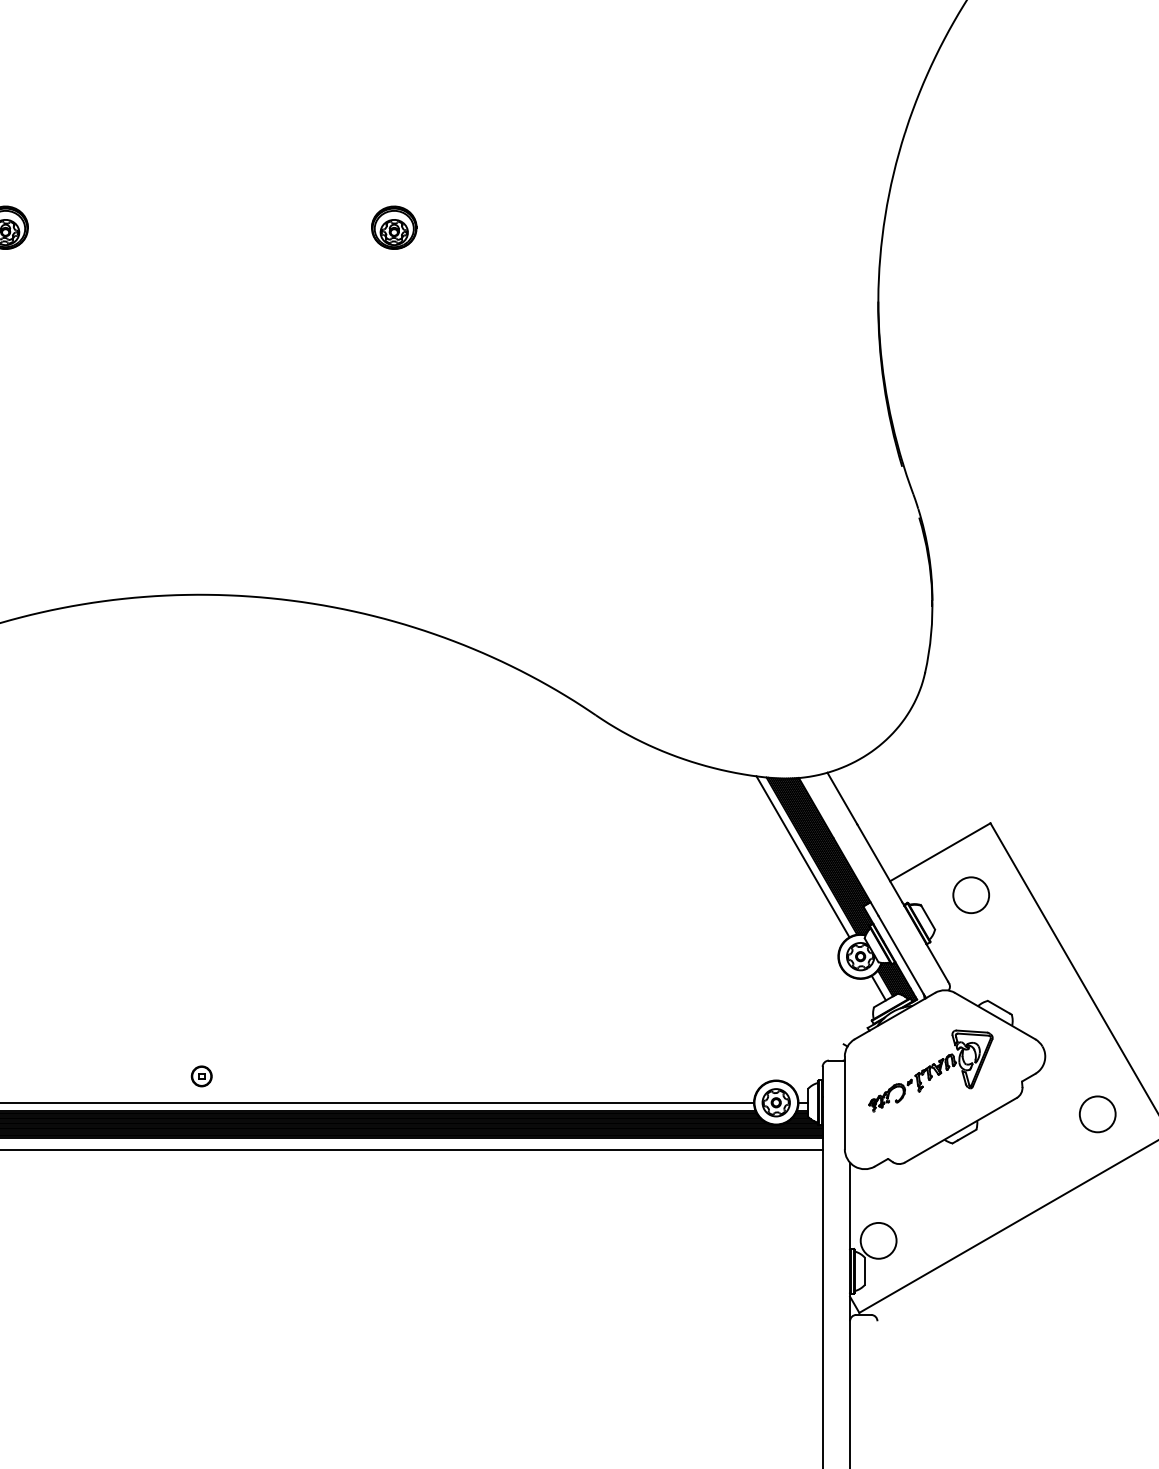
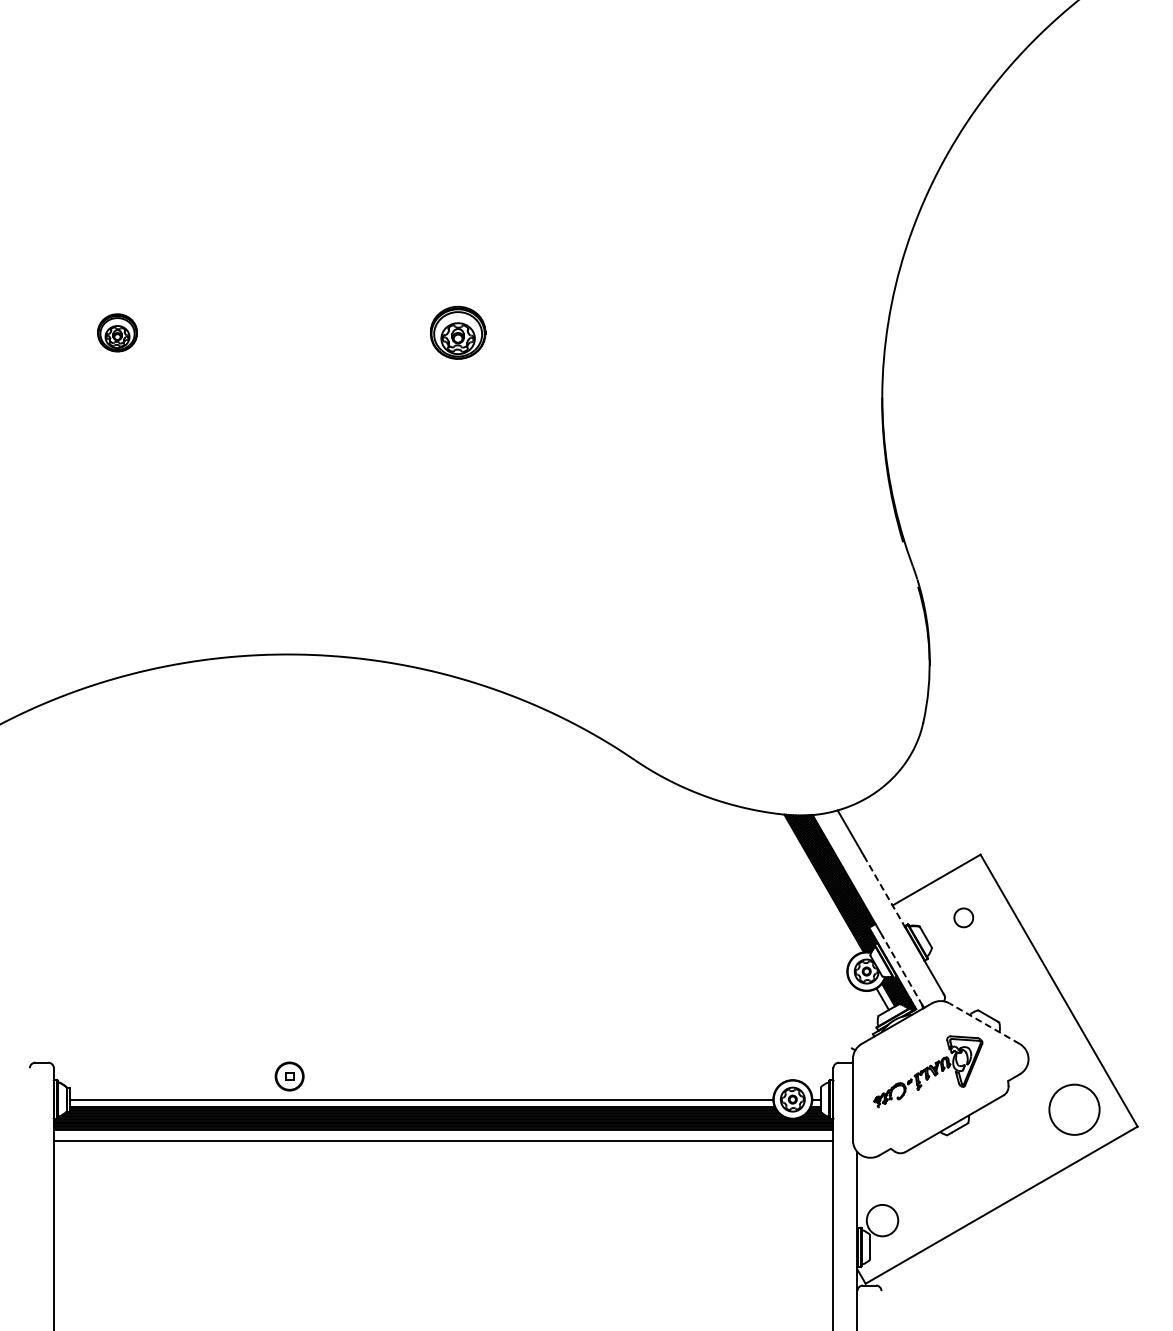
part: (393, 227) -> (457, 332), size x1.4
line: (802, 856) -> (815, 883), removed
line: (879, 864) -> (883, 890), solid -> dashed
circle: (971, 894) -> (963, 917), size x0.6
line: (901, 955) -> (902, 970), solid -> dashed
line: (995, 1015) -> (984, 1023), solid -> dashed
part: (200, 1076) -> (288, 1076), size x1.6
circle: (1097, 1114) -> (1074, 1109), size x1.6

